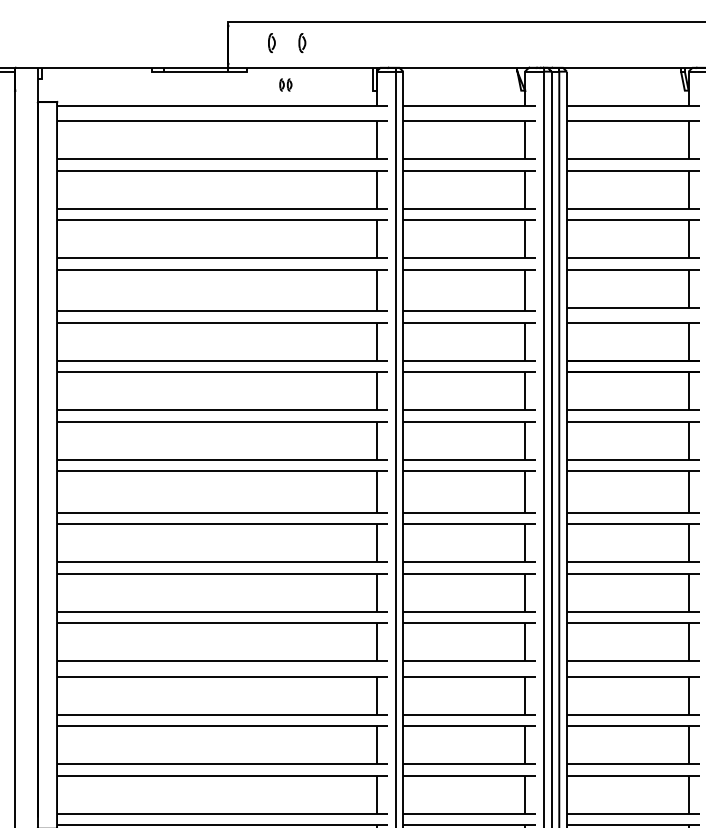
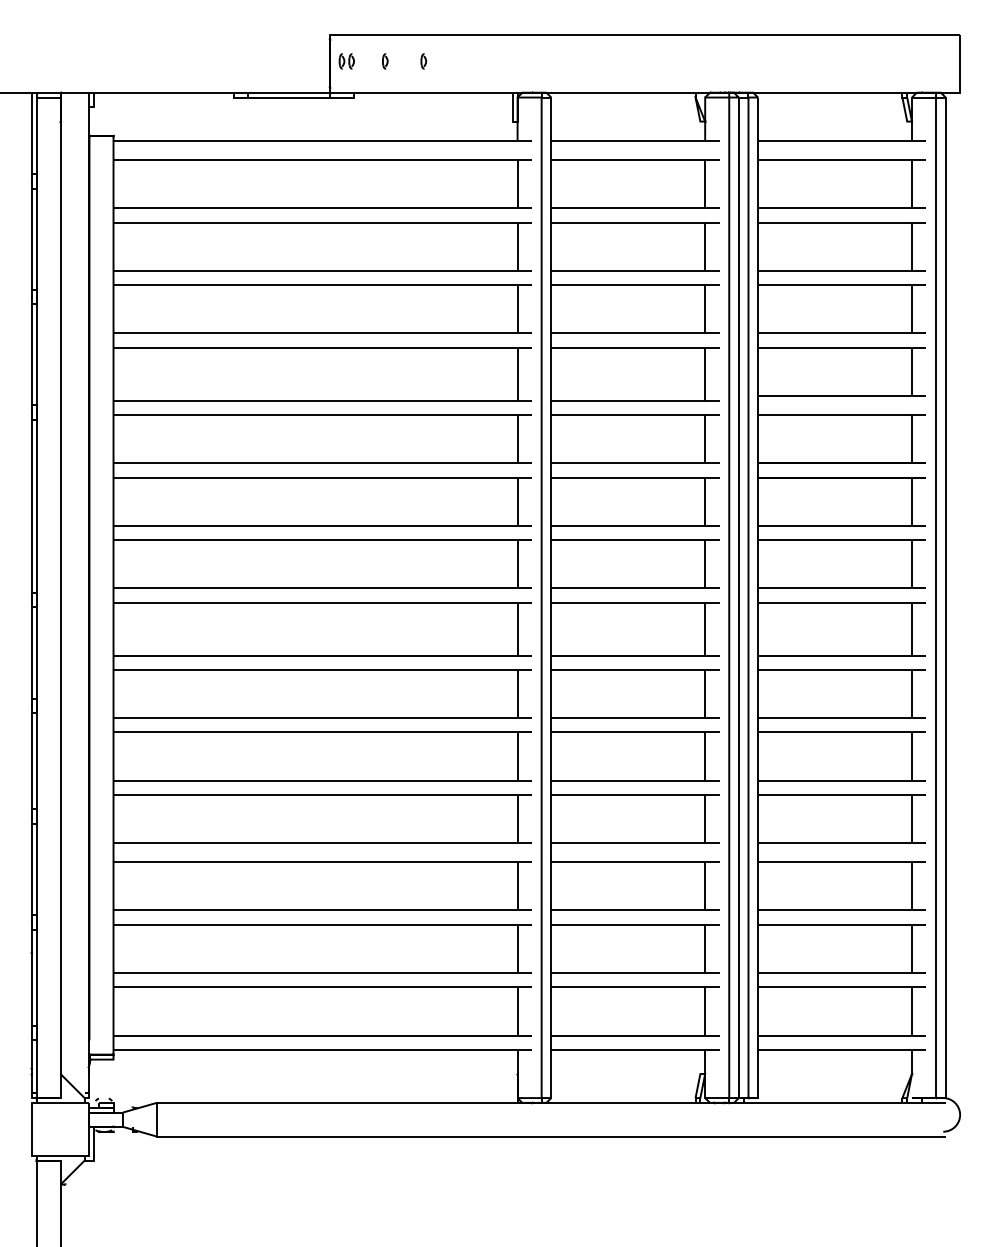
part: (272, 43) -> (385, 61), size x0.62
part: (302, 43) -> (423, 61), size x0.62
part: (285, 85) -> (346, 61), moved

